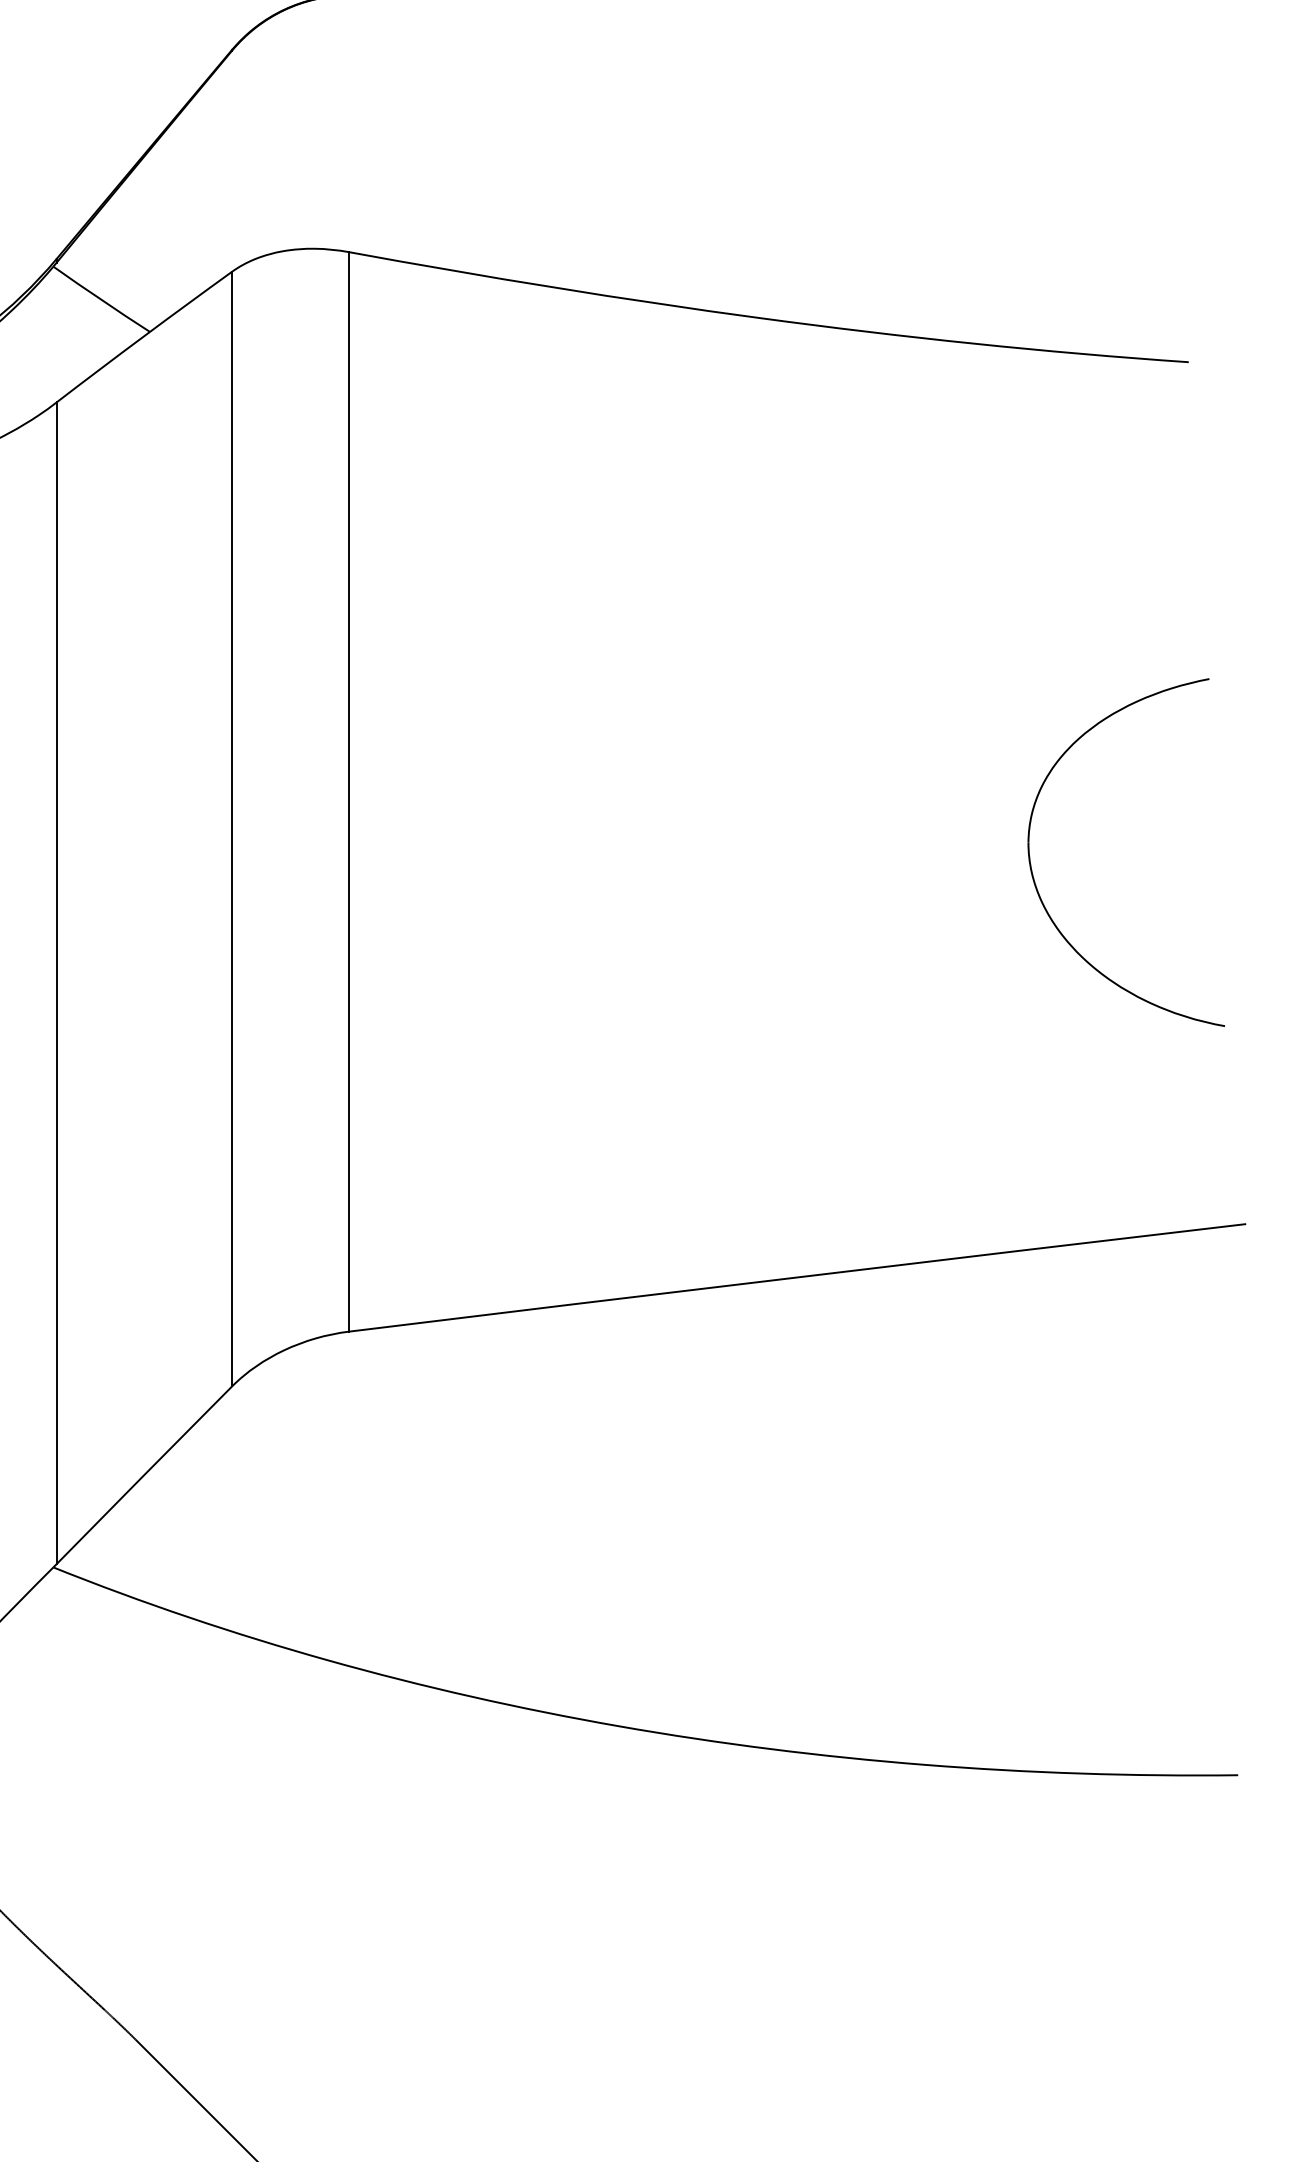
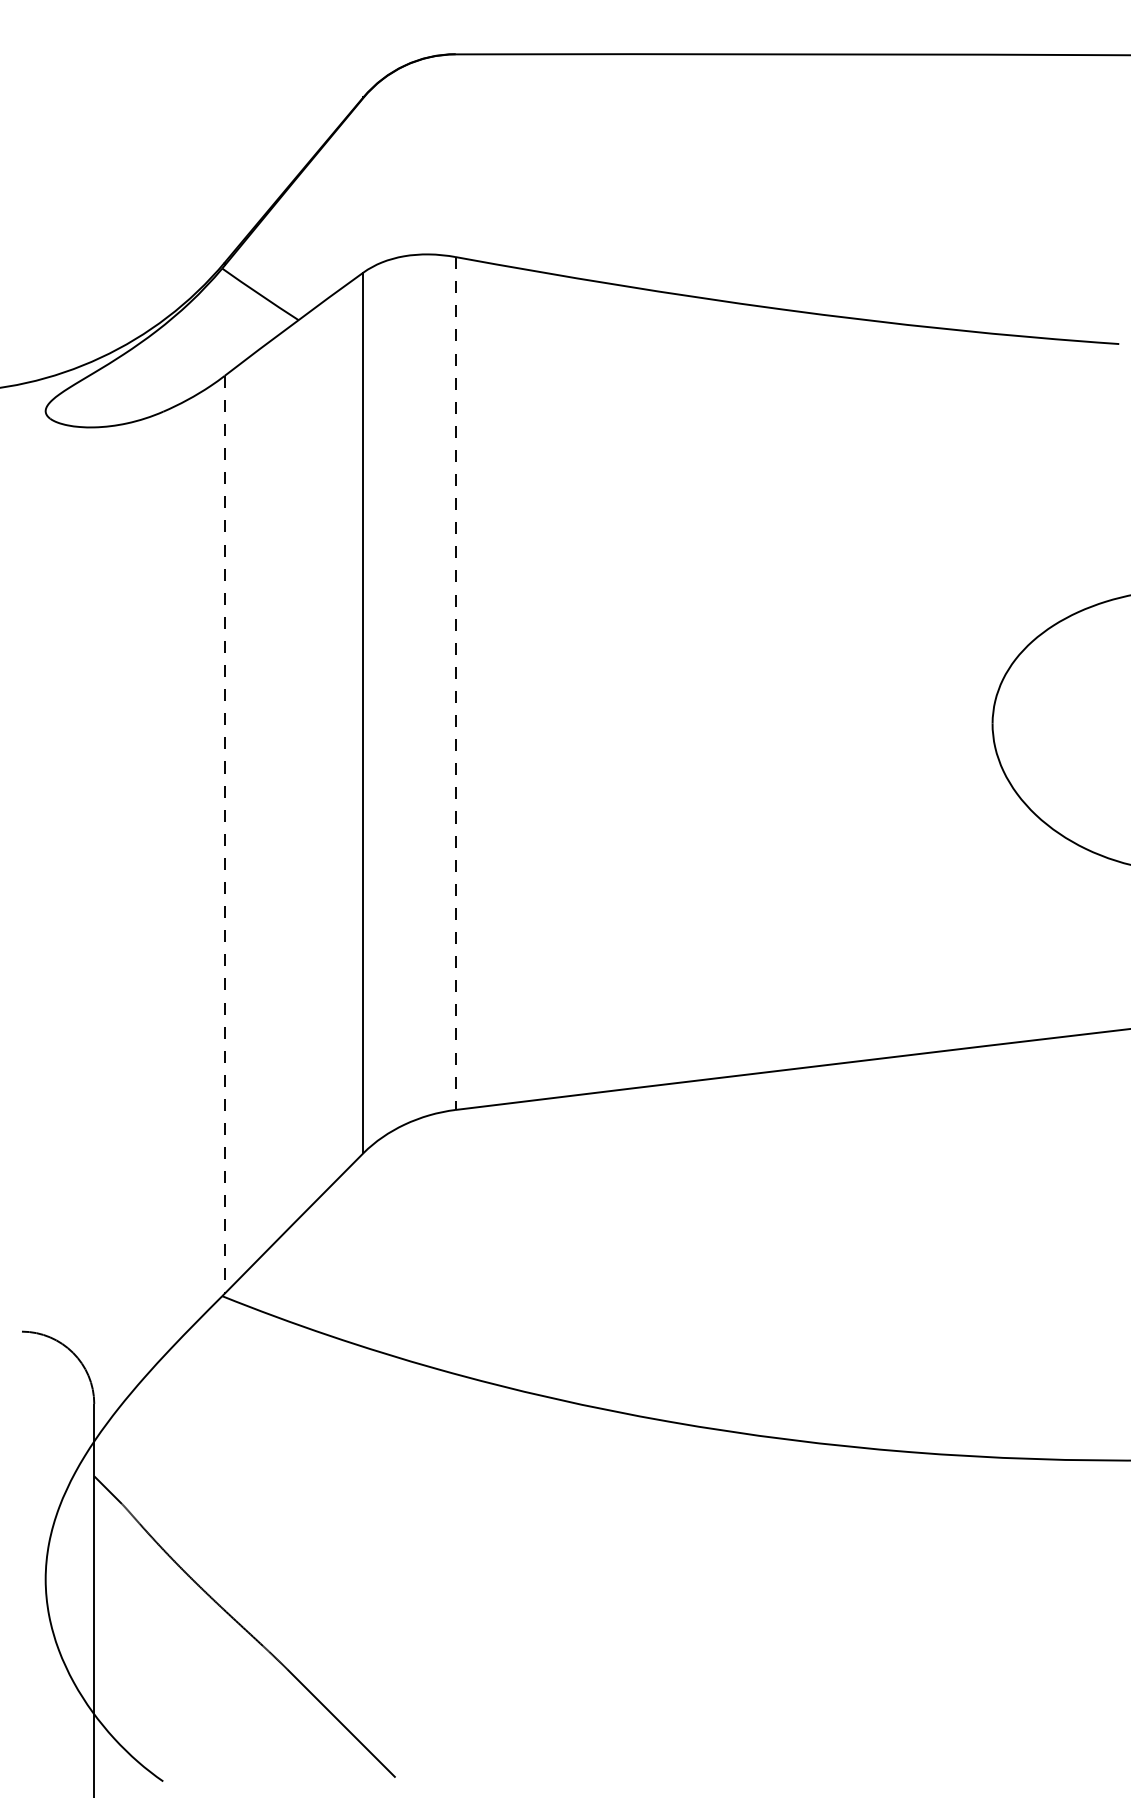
line: (348, 793) -> (455, 684), solid -> dashed
line: (56, 983) -> (224, 834), solid -> dashed

